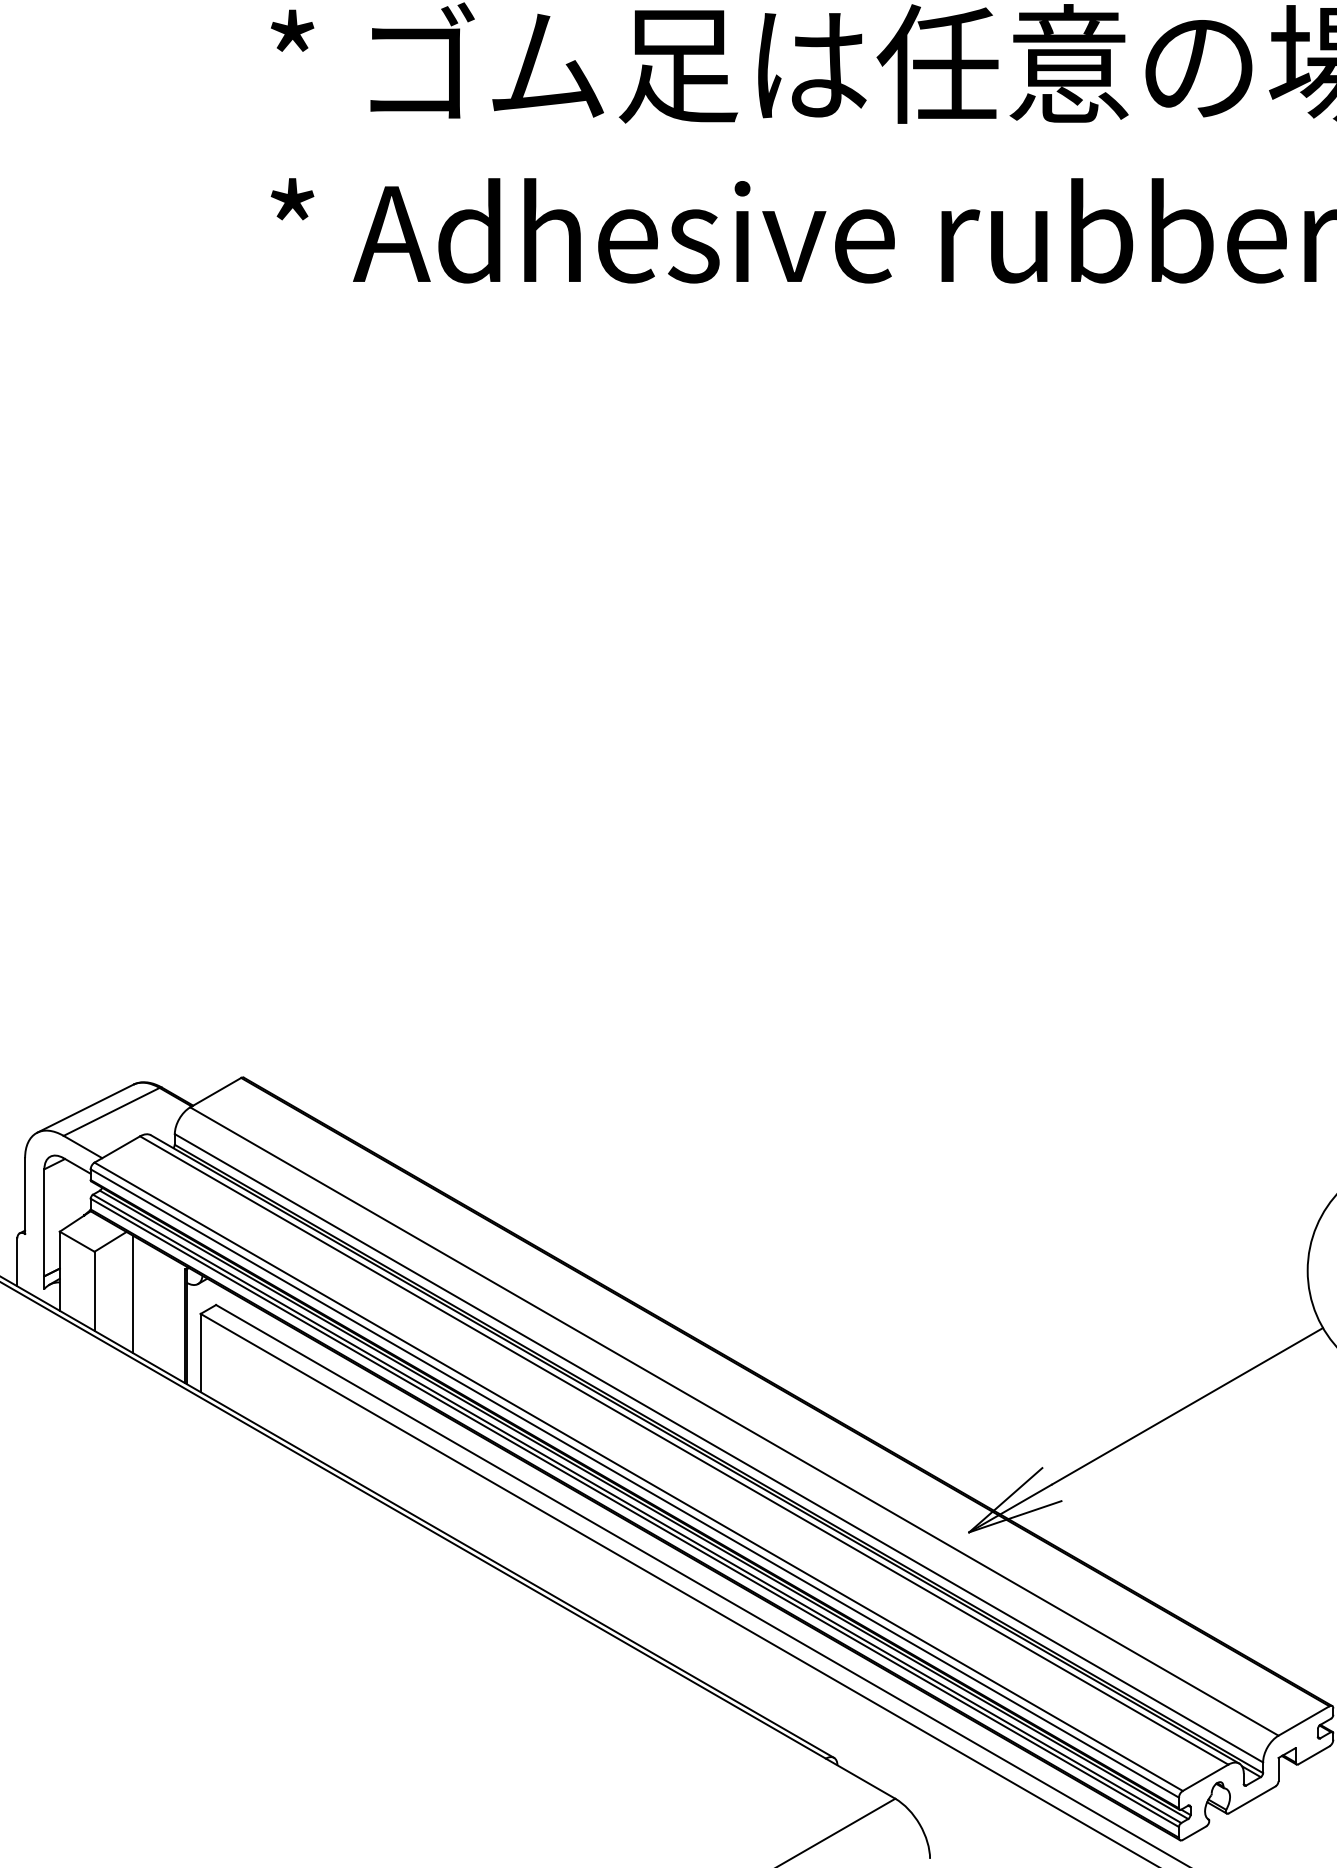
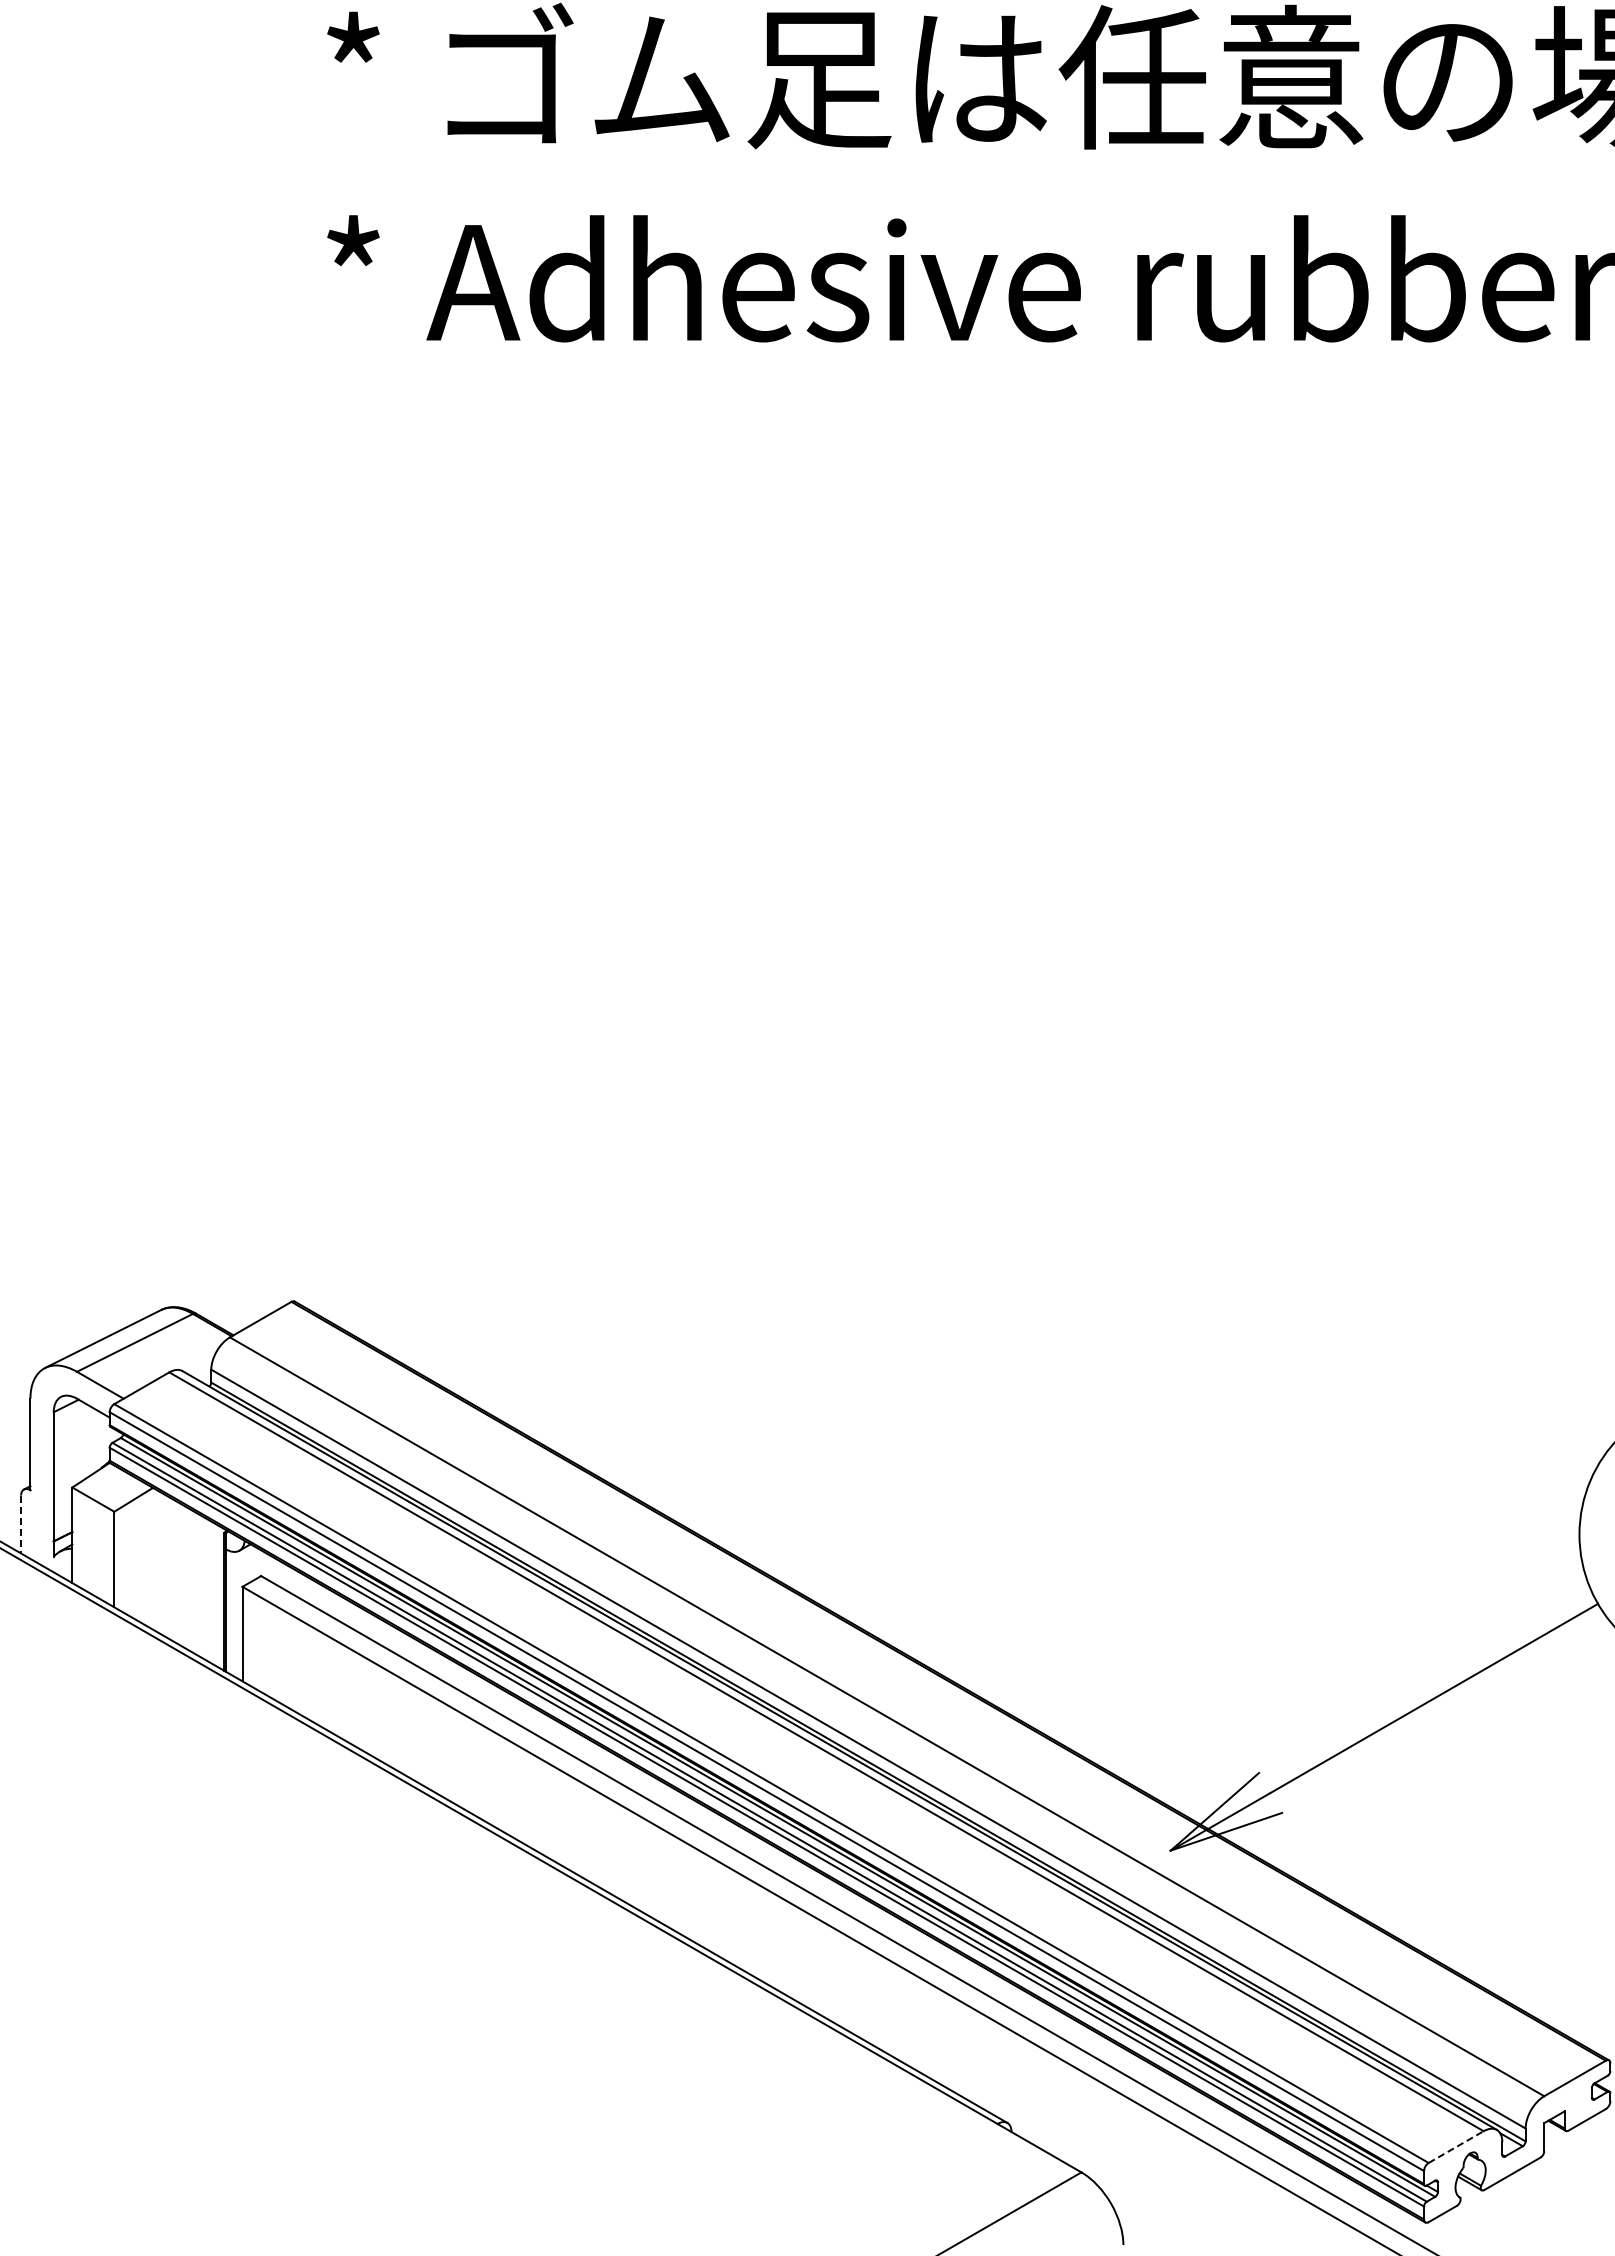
line: (17, 1262) -> (21, 1524), solid -> dashed
line: (132, 1294) -> (160, 1563), removed
line: (1205, 1778) -> (1456, 2147), solid -> dashed

